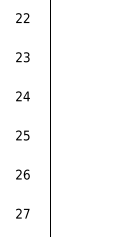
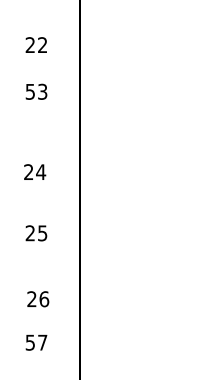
text: (22, 17) -> (35, 44), moved
text: (18, 57) -> (29, 92), 23 -> 53
text: (22, 96) -> (34, 172), moved
text: (22, 135) -> (35, 233), moved
text: (22, 174) -> (37, 299), moved
text: (18, 213) -> (29, 342), 27 -> 57

